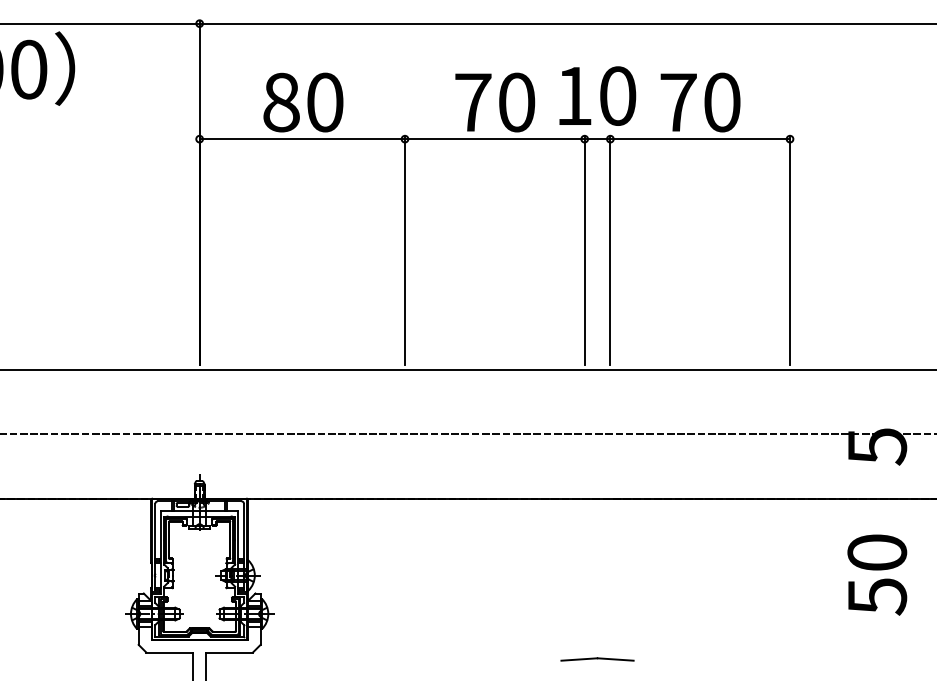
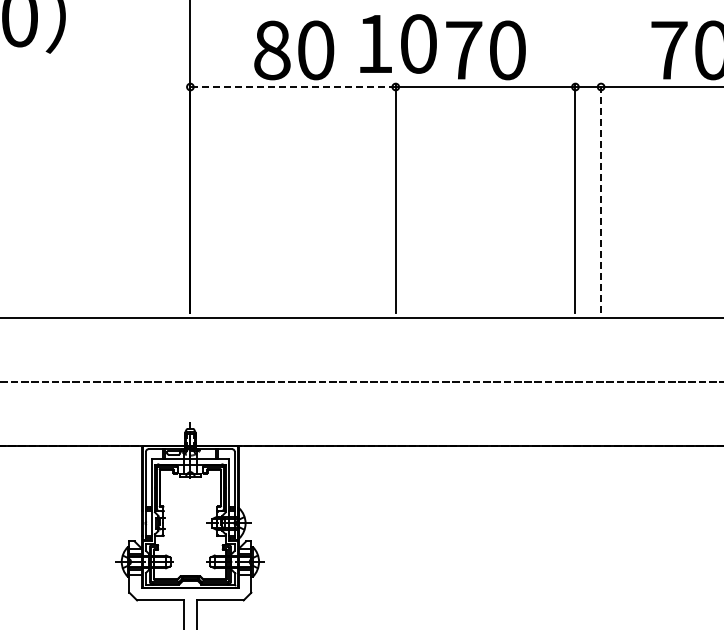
text: (597, 95) -> (398, 43), moved
line: (302, 139) -> (293, 87), solid -> dashed
line: (610, 250) -> (601, 198), solid -> dashed
part: (597, 659) -> (588, 607), removed

